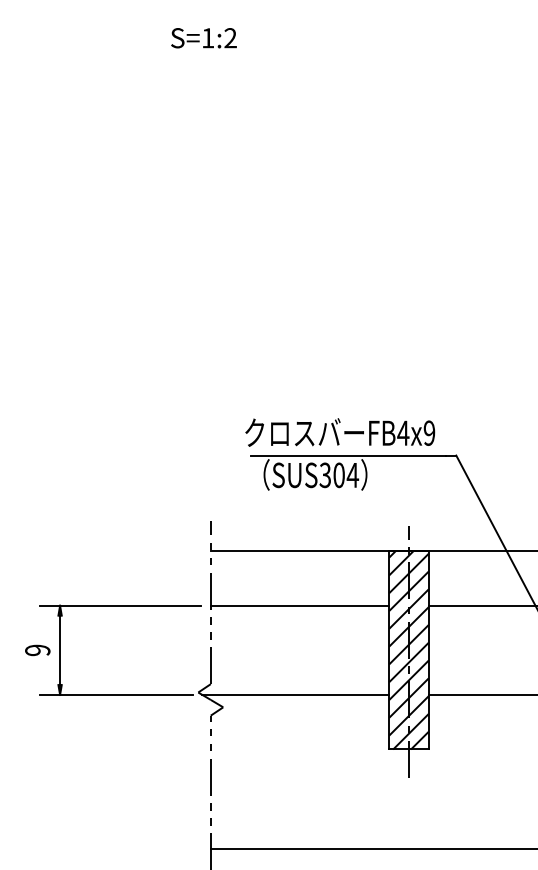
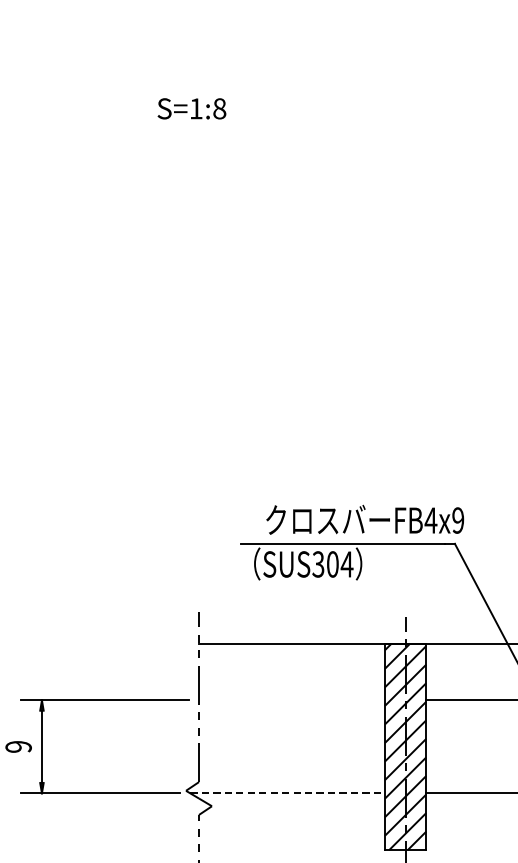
text: (230, 38) -> (219, 109), S=1:2 -> S=1:8
text: (340, 432) -> (365, 519), moved
line: (299, 605) -> (291, 700), removed
line: (296, 694) -> (288, 792), solid -> dashed

